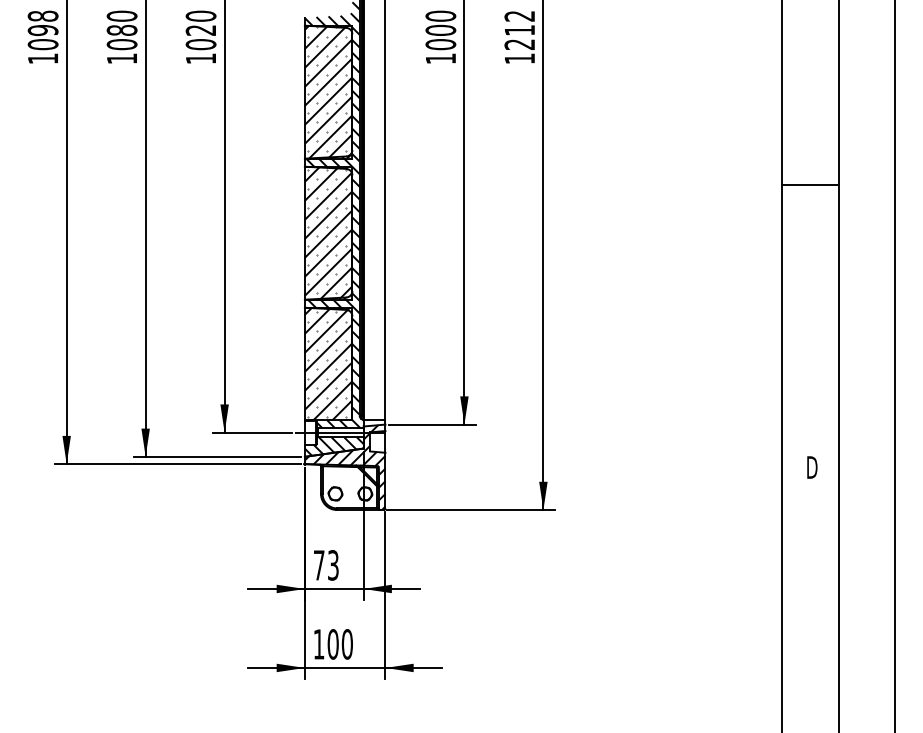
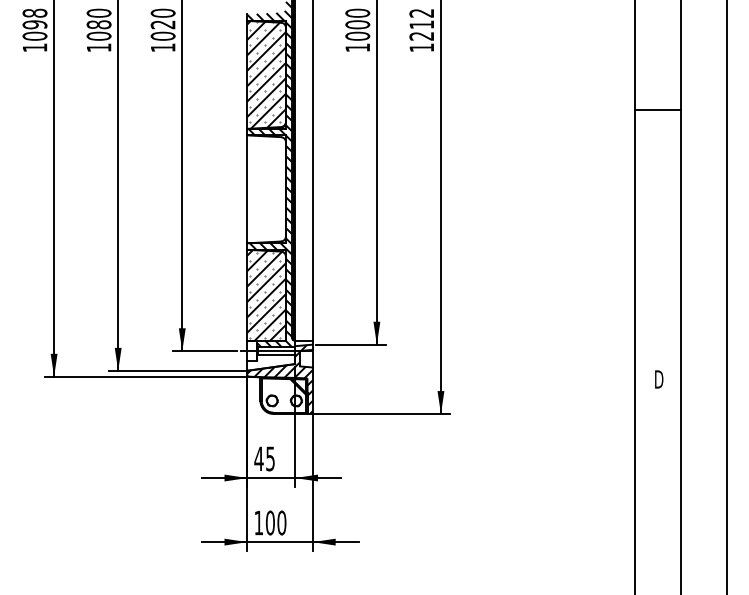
line: (810, 185) -> (657, 110), moved
hatch: (328, 233) -> (266, 189), removed
hatch: (334, 446) -> (271, 362), removed
text: (325, 564) -> (264, 458), 73 -> 45

